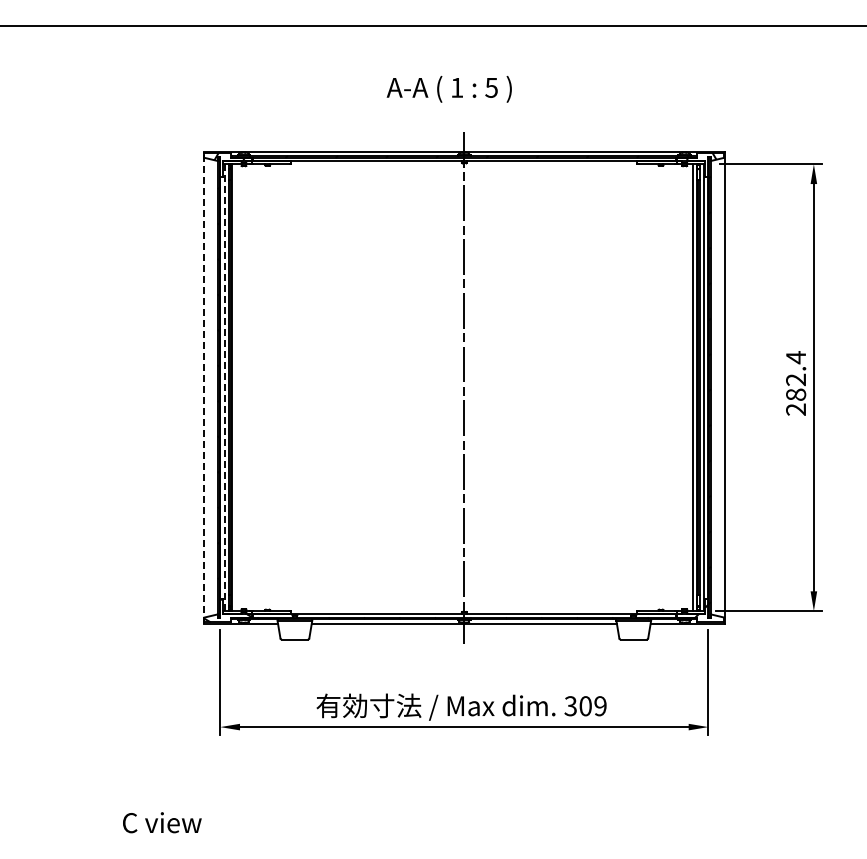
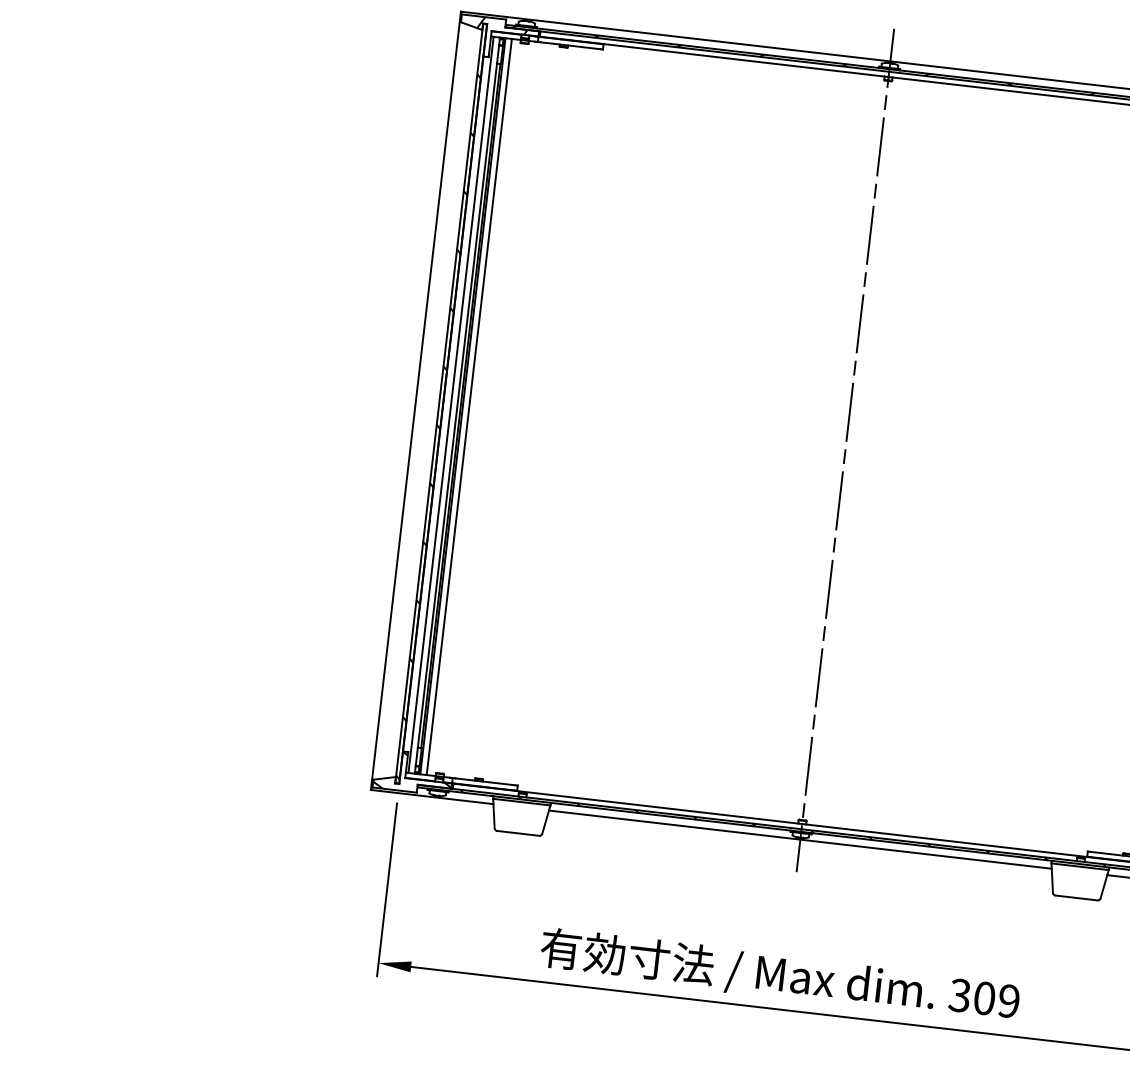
line: (203, 387) -> (415, 400), dashed -> solid
line: (224, 387) -> (450, 404), dashed -> solid
line: (236, 387) -> (470, 406), added

